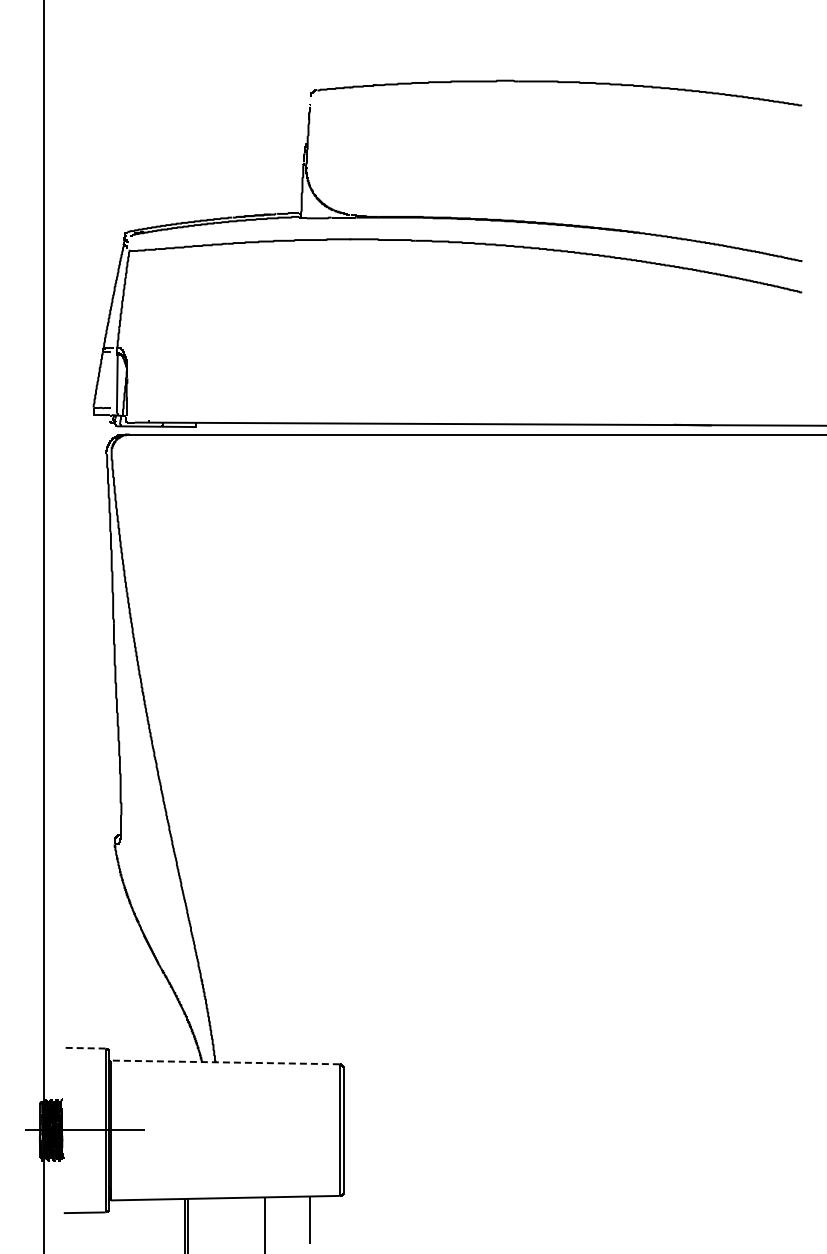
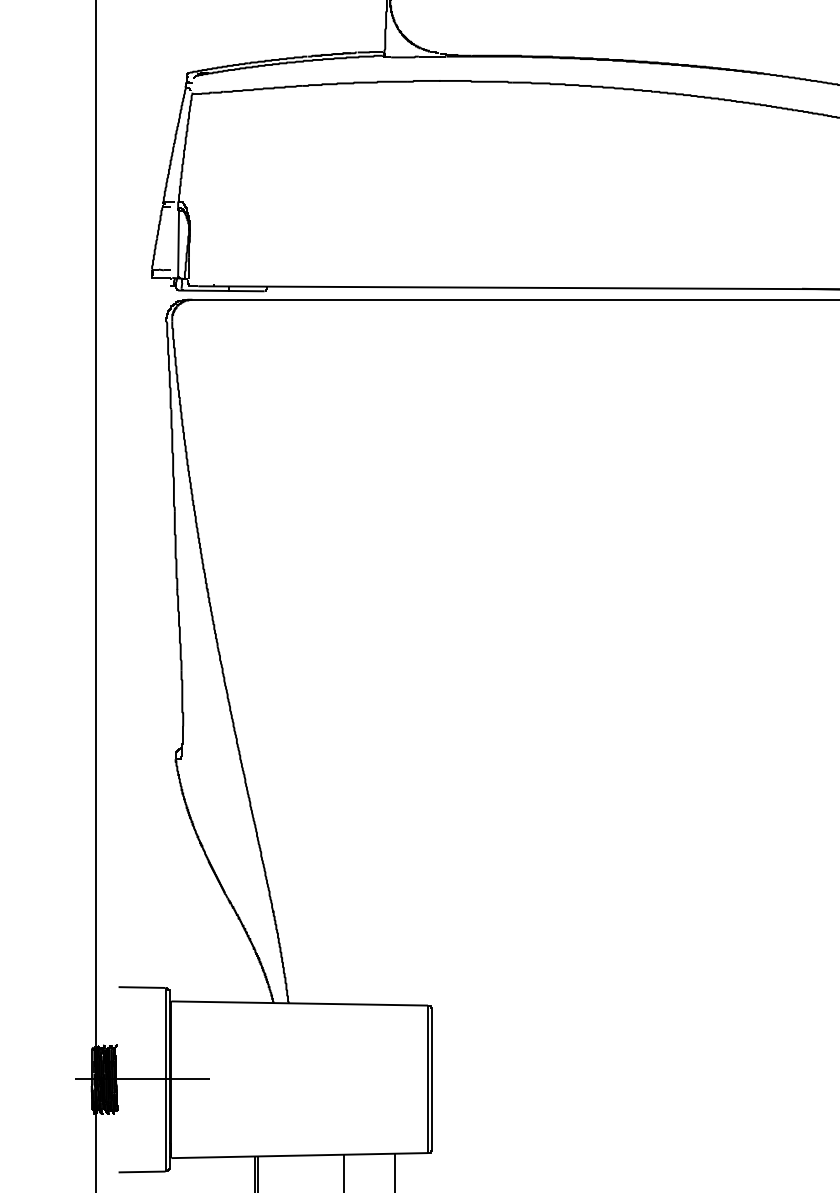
line: (84, 1048) -> (141, 987), dashed -> solid
line: (224, 1062) -> (298, 1003), dashed -> solid

